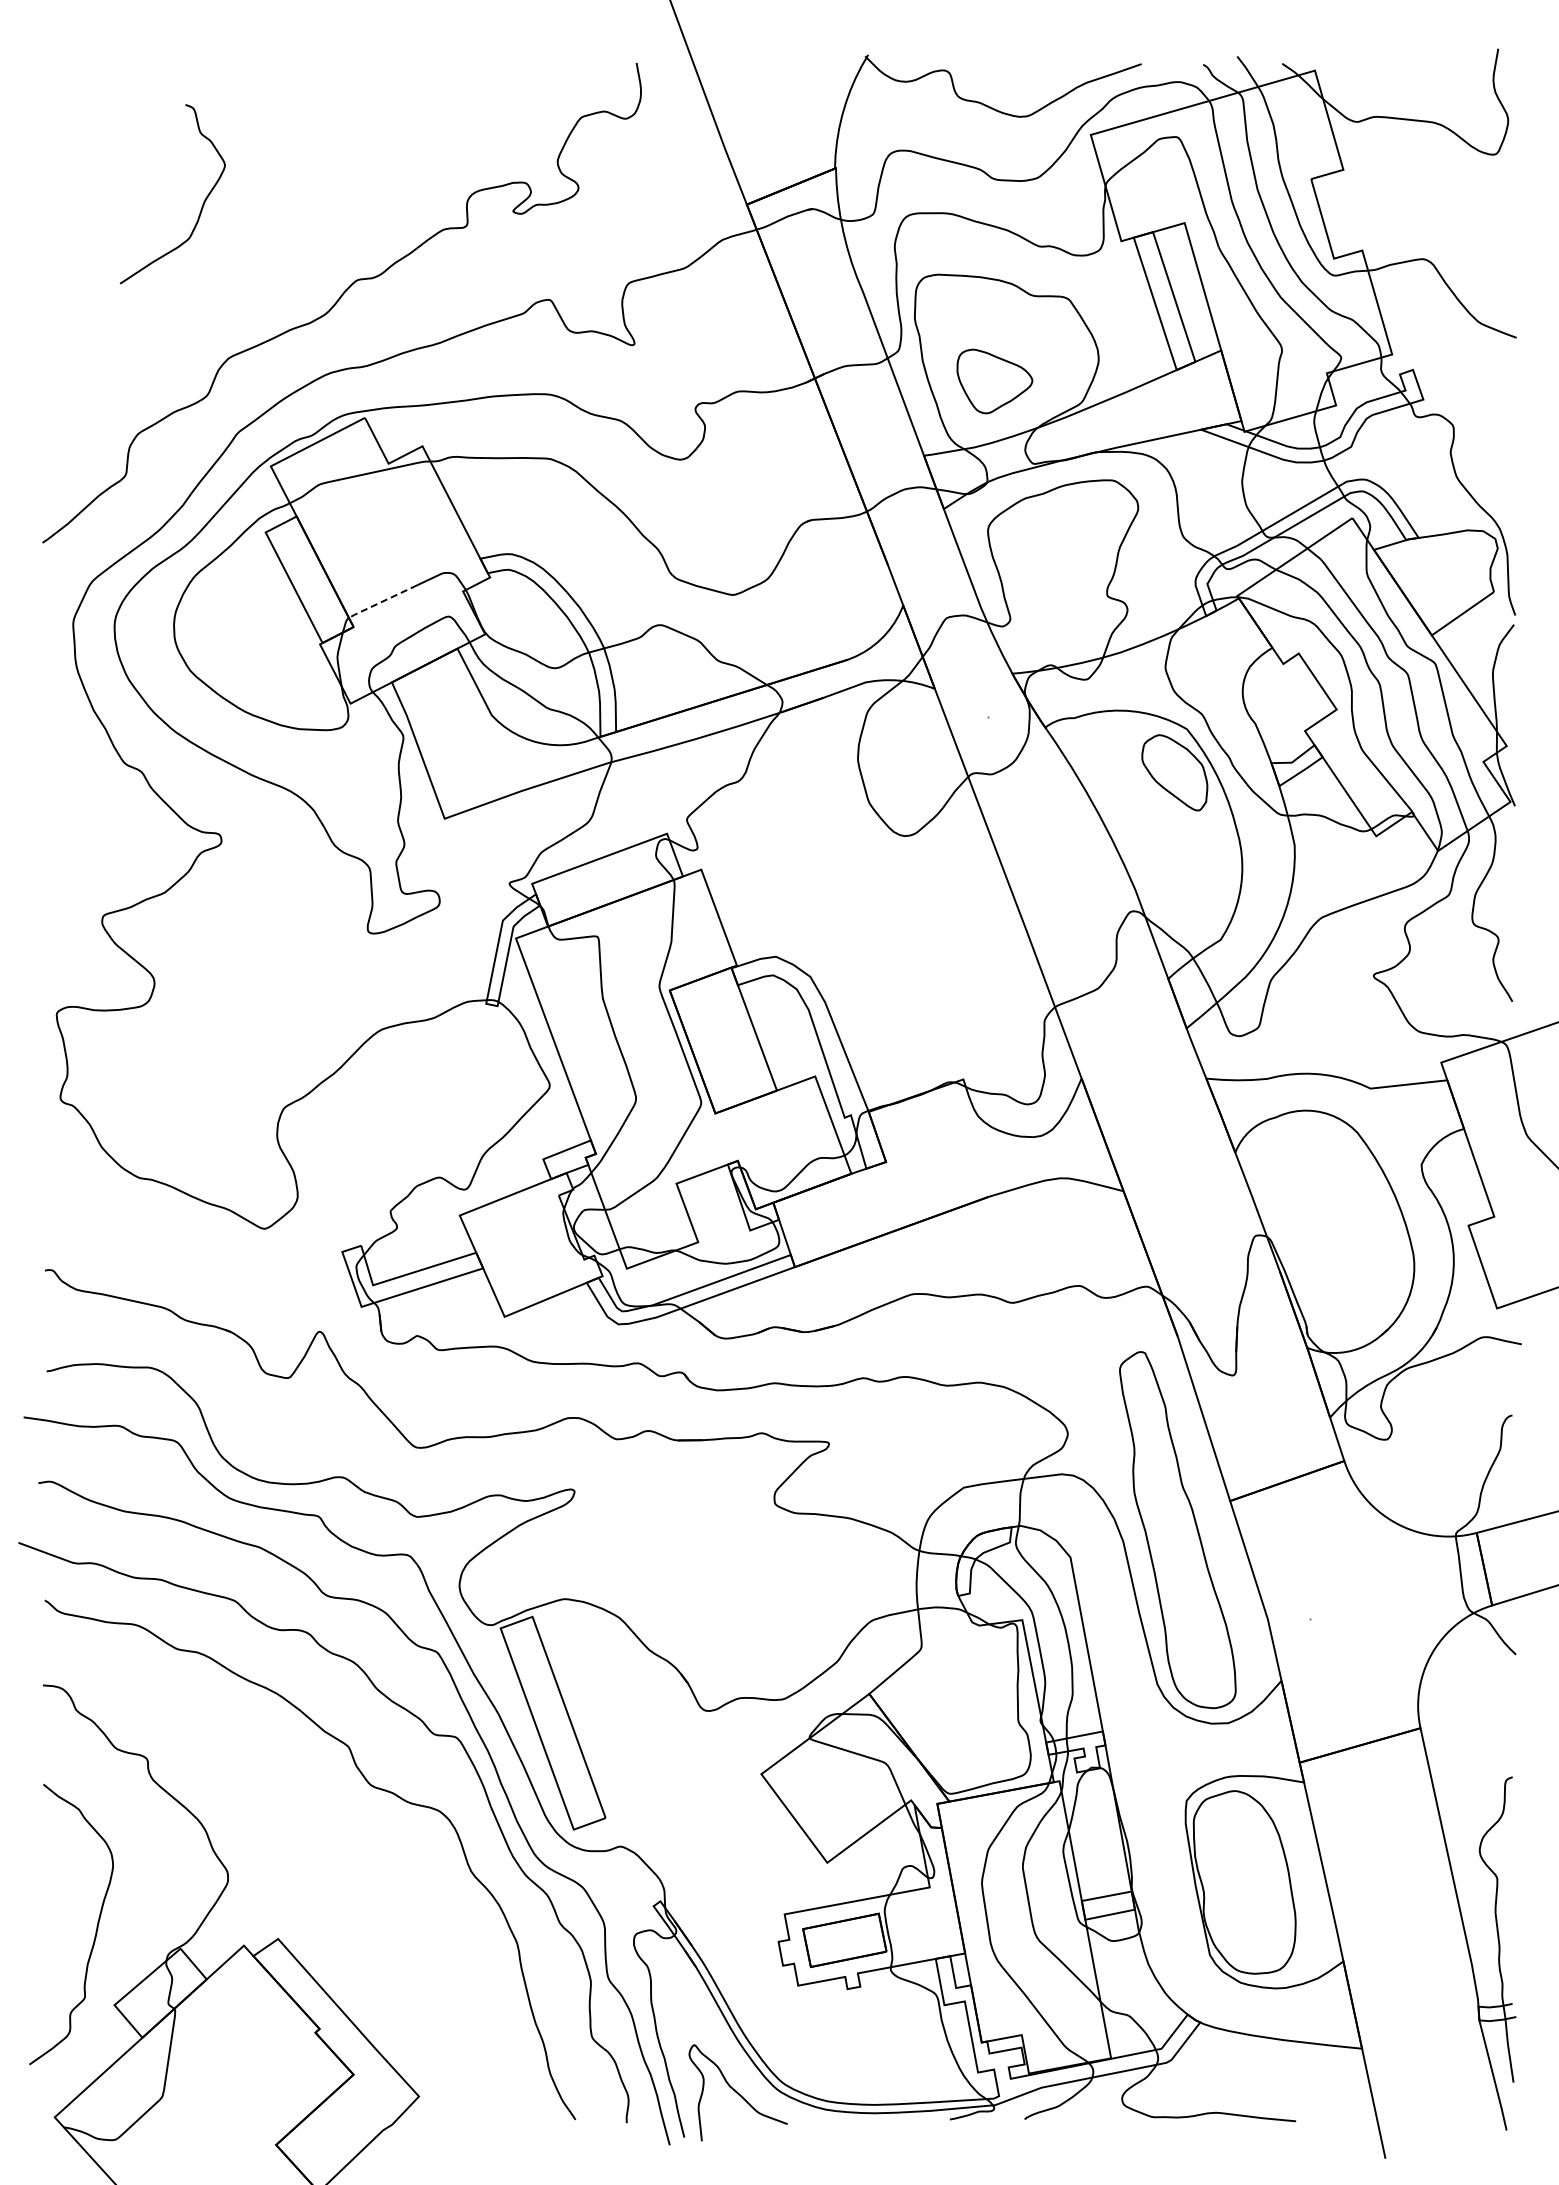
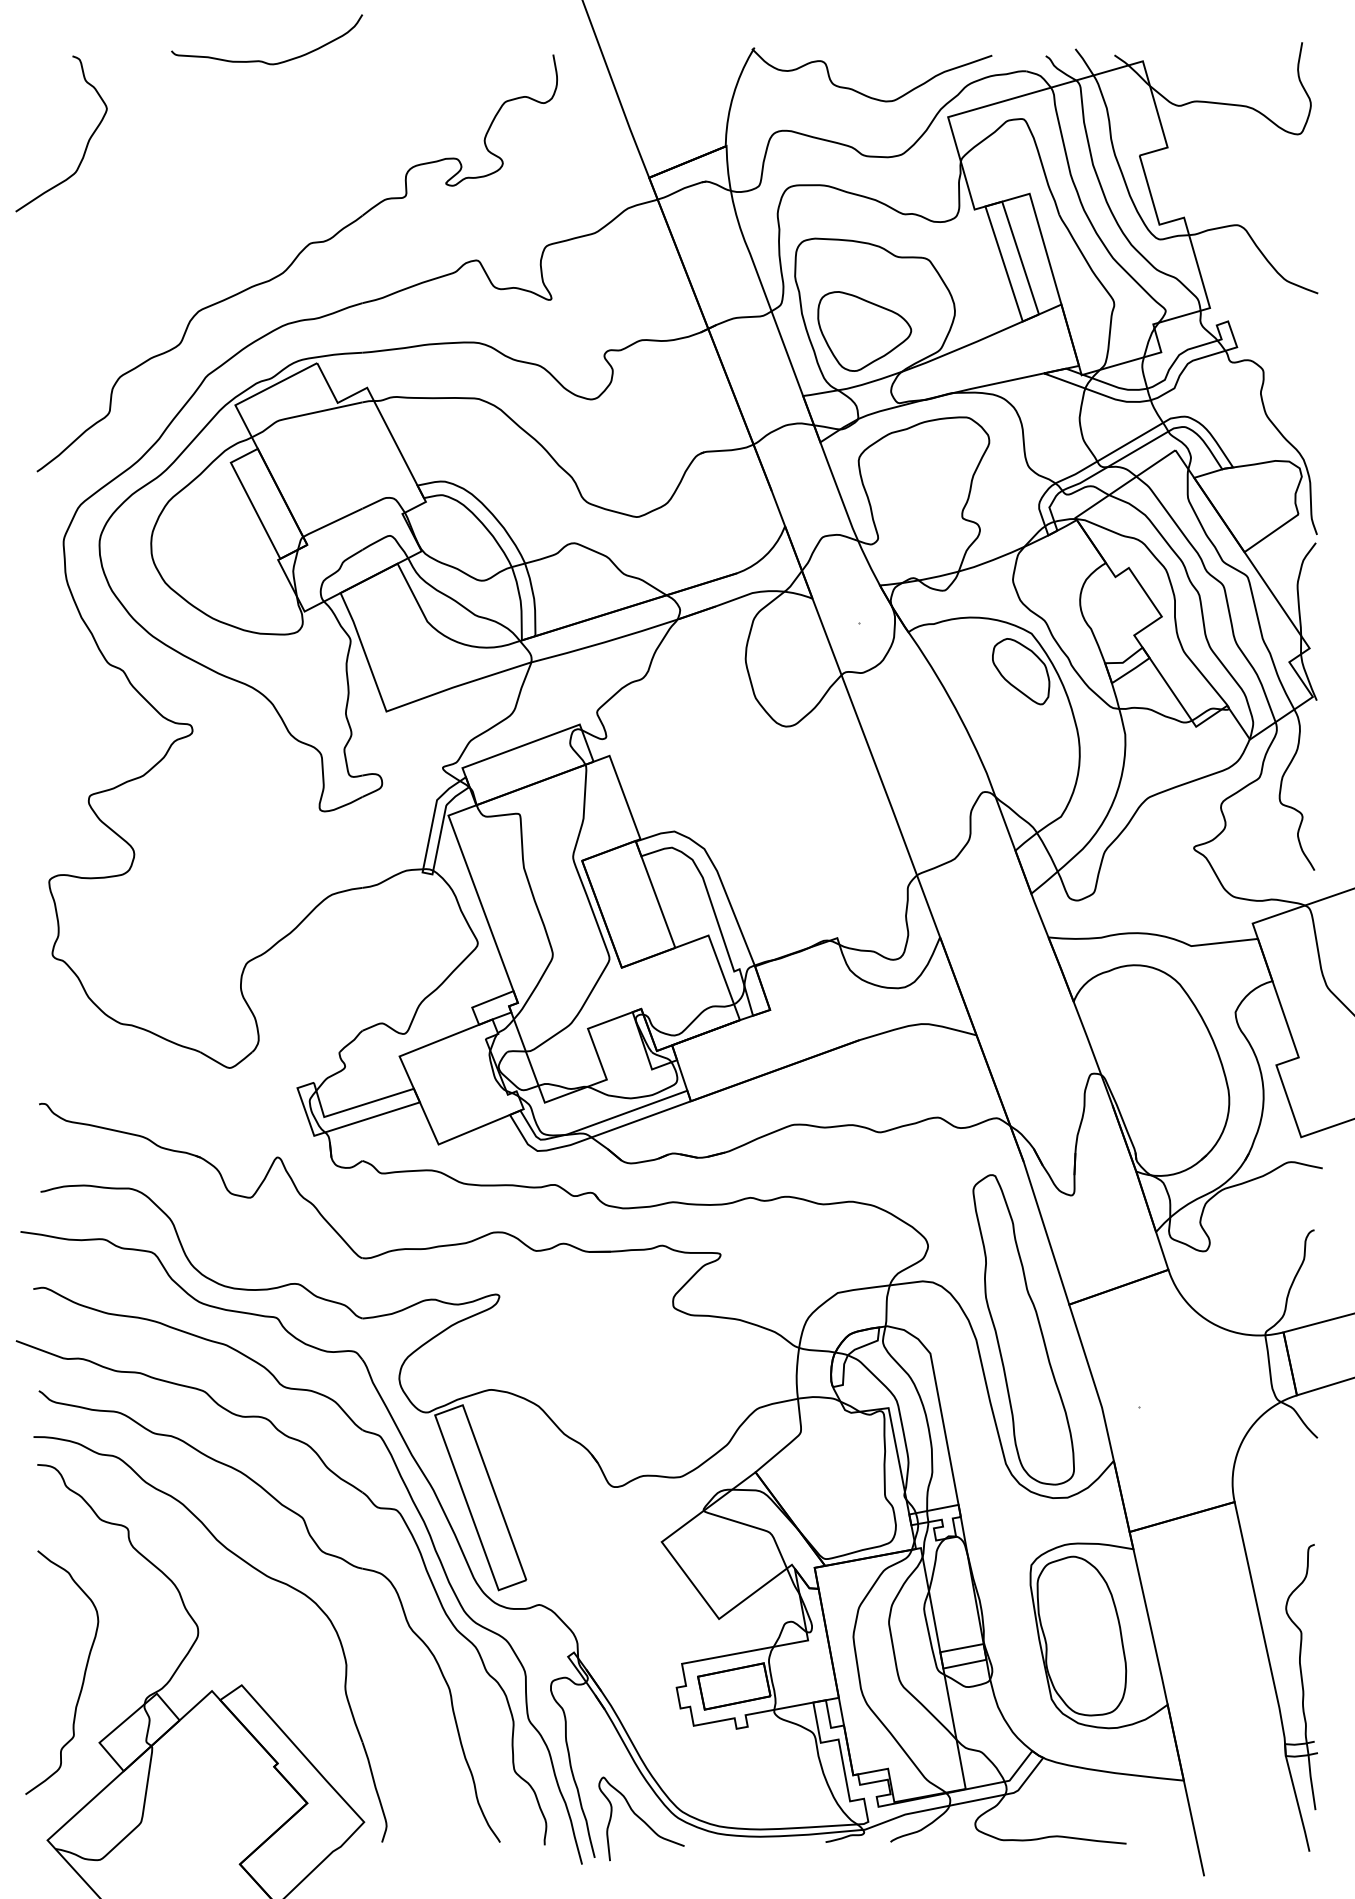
curve: (299, 69) -> (260, 60), added
curve: (201, 206) -> (86, 144), moved
part: (994, 381) -> (864, 331), size x1.43
line: (382, 601) -> (332, 522), dashed -> solid
part: (294, 1806) -> (255, 1570), added

